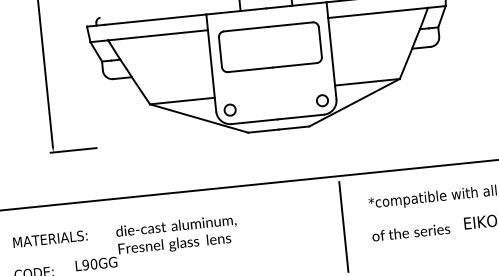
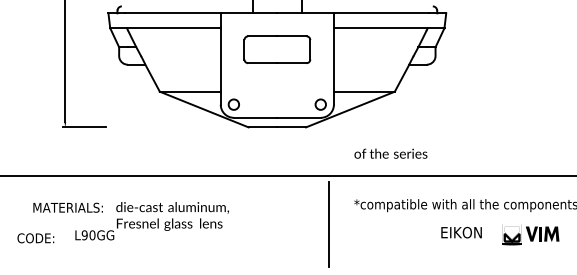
part: (270, 46) -> (277, 49), size x0.7
text: (410, 232) -> (390, 153), moved
text: (49, 238) -> (67, 207), moved

